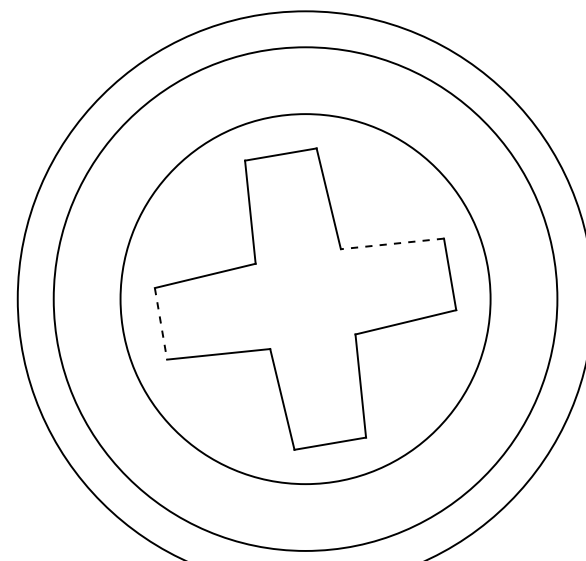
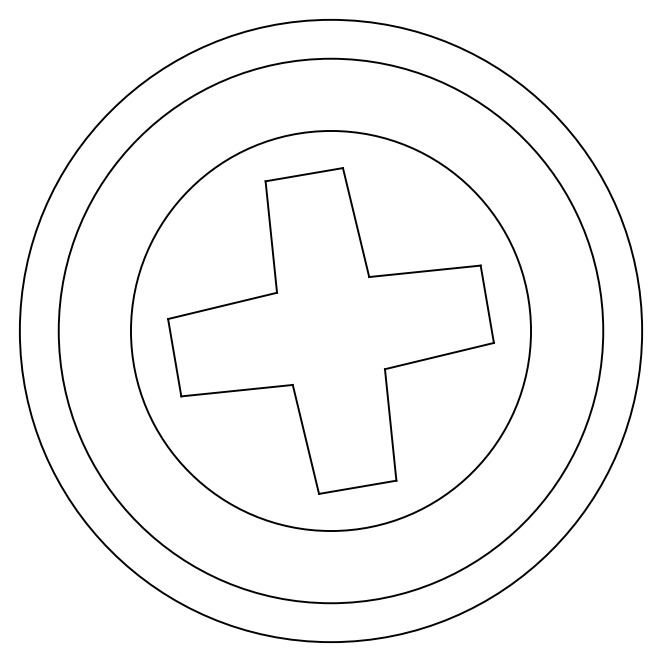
line: (392, 244) -> (424, 271), dashed -> solid
line: (160, 324) -> (174, 358), dashed -> solid

